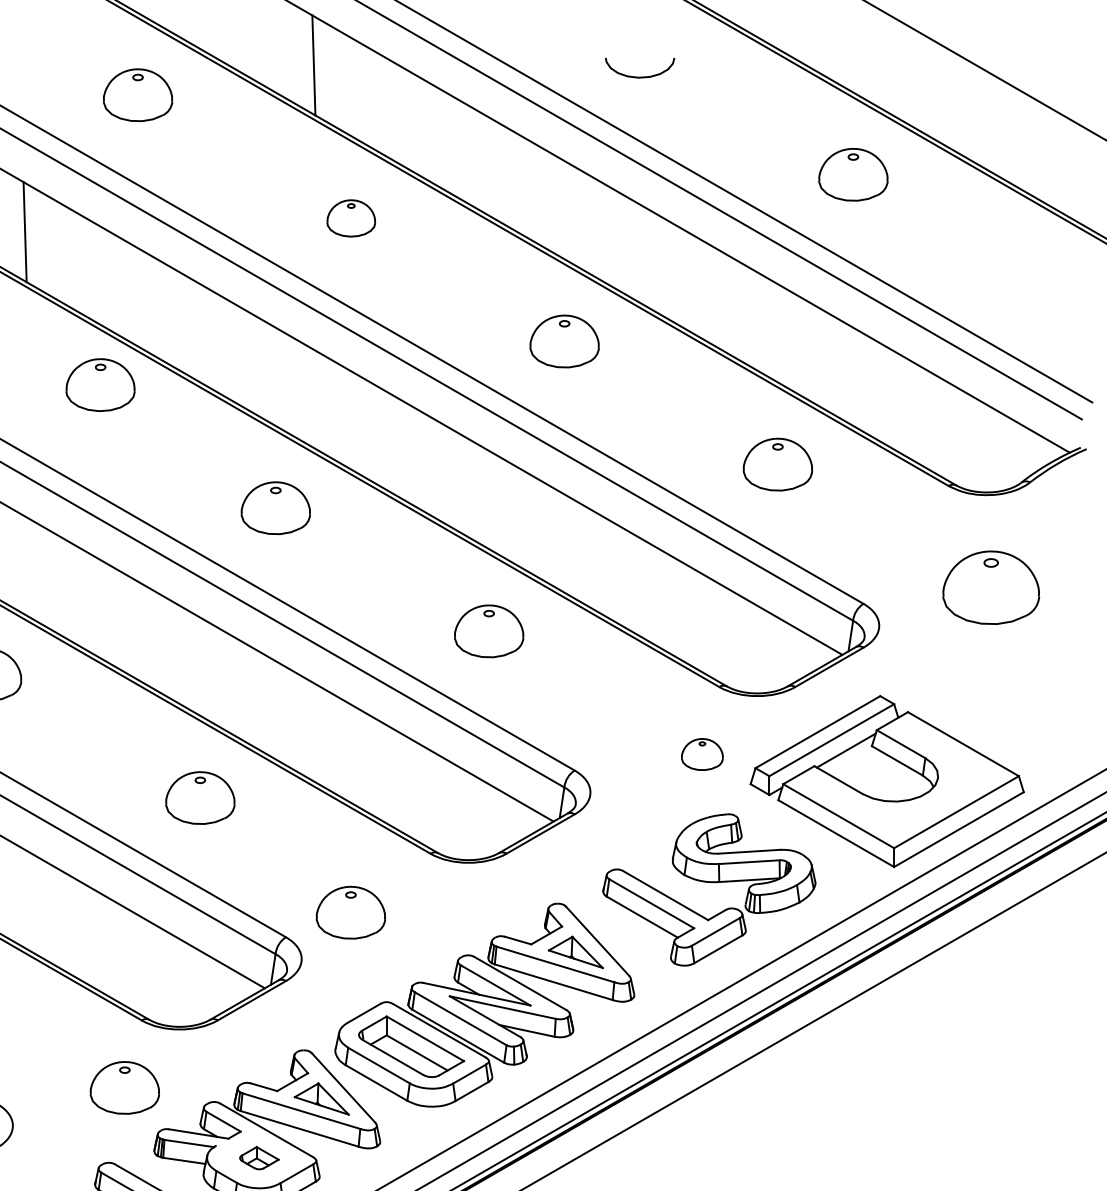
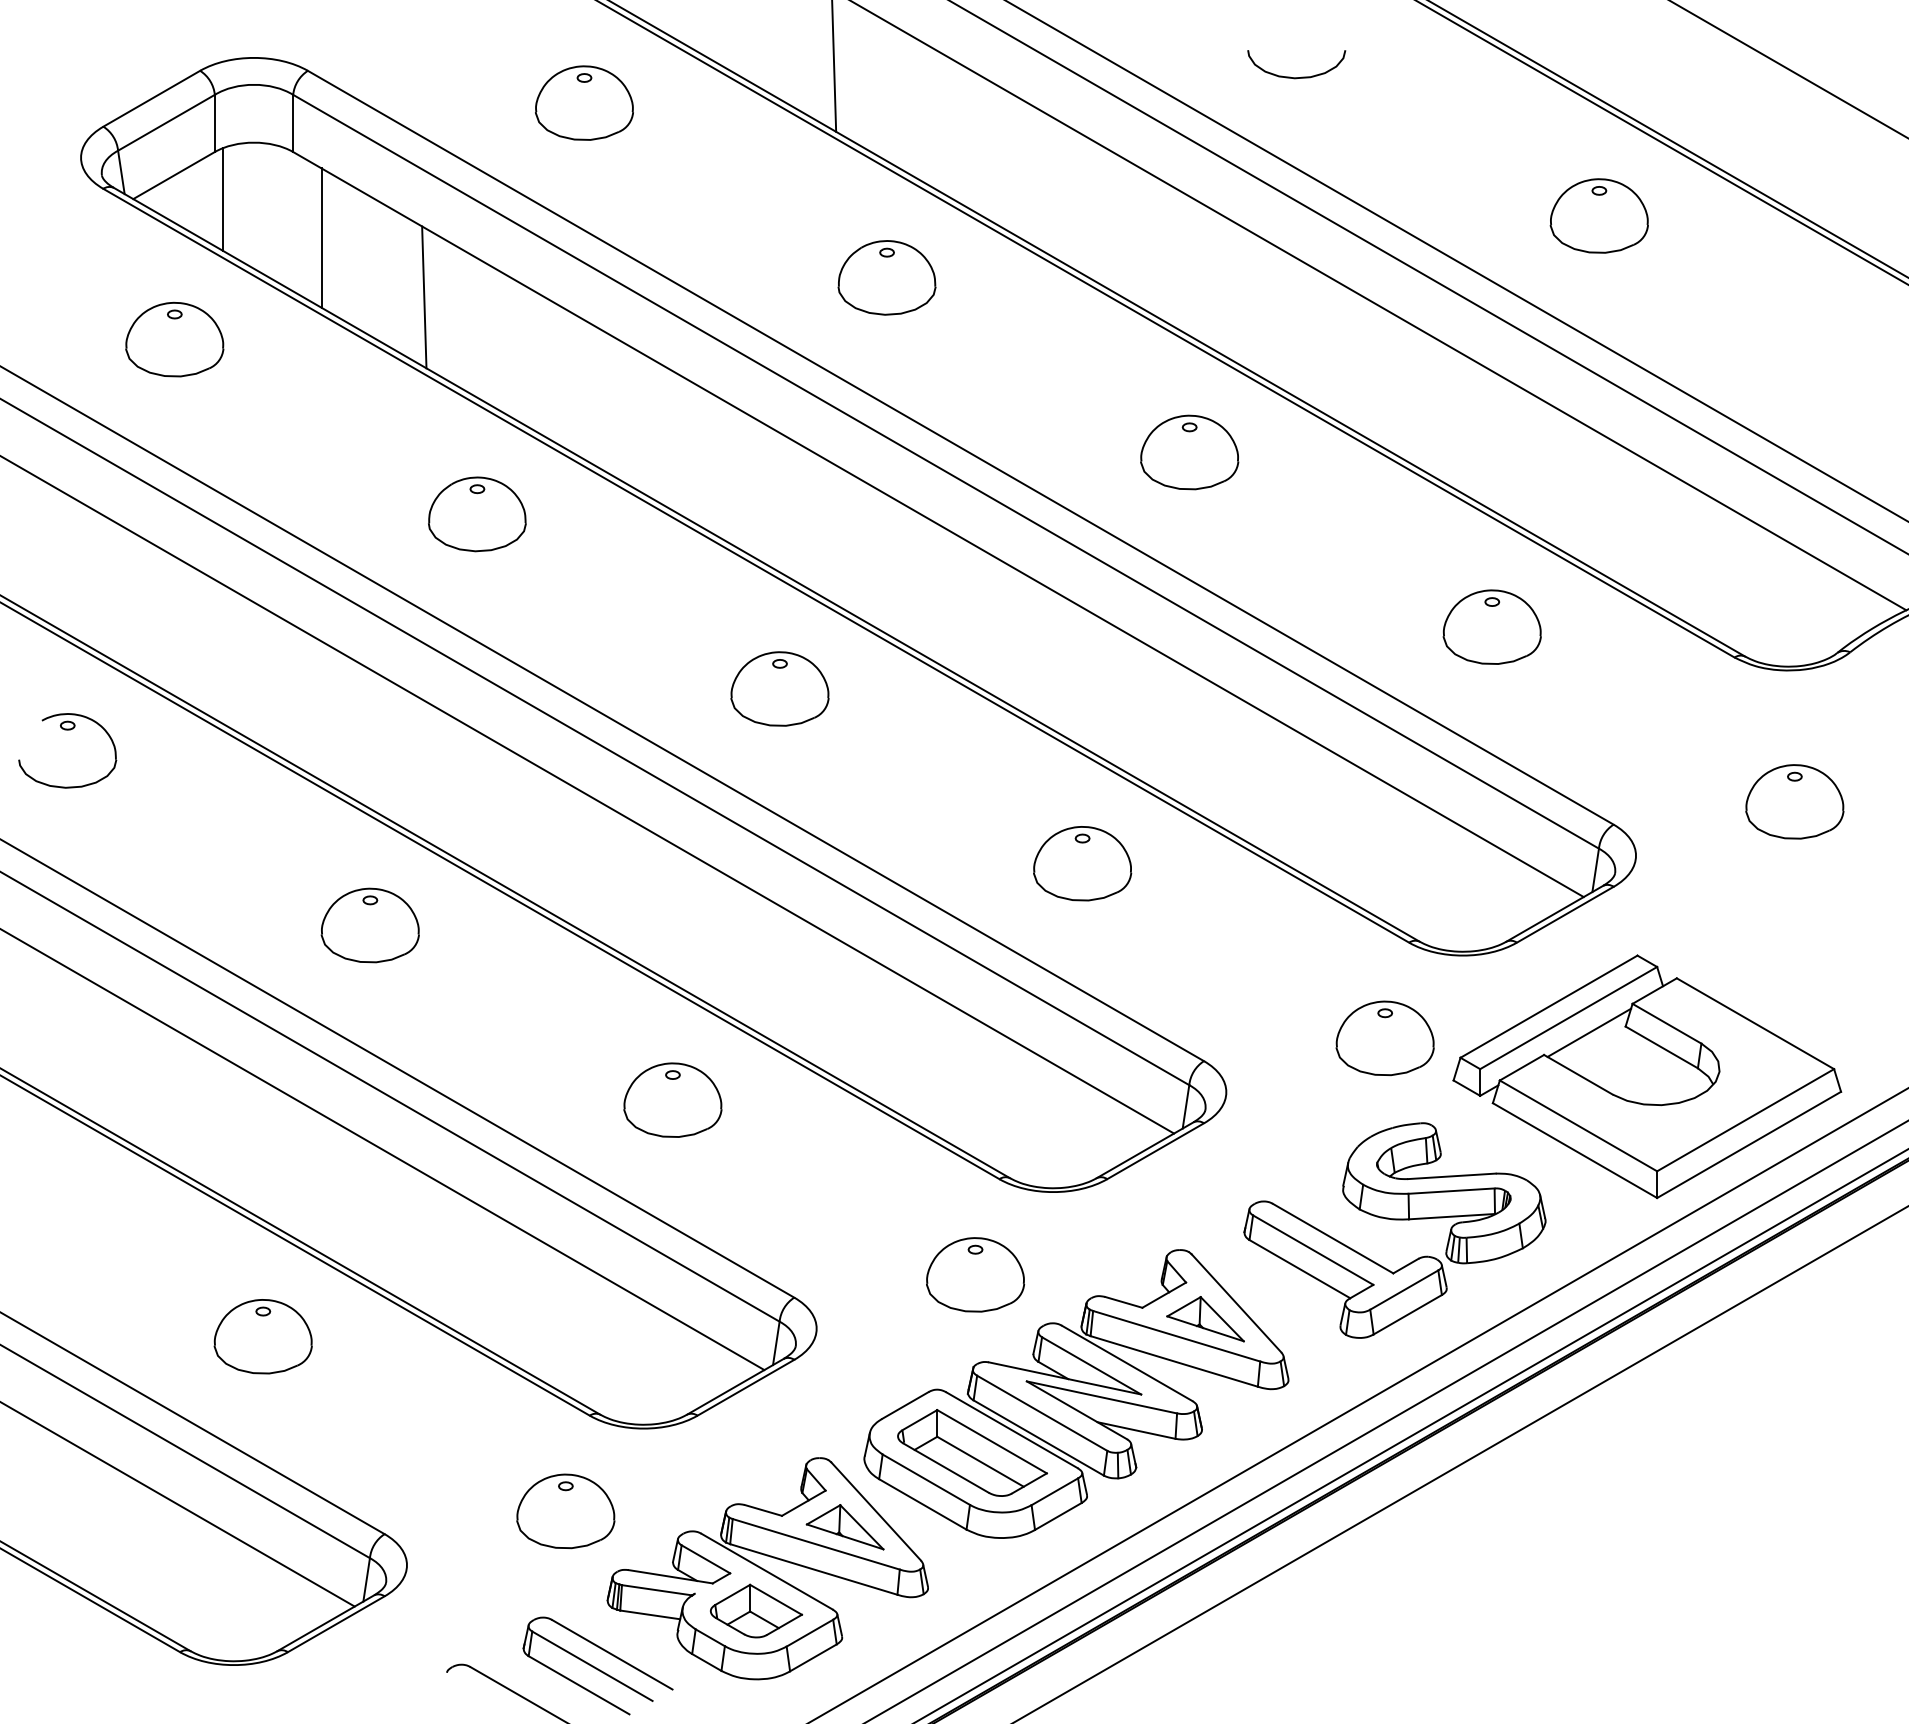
part: (350, 218) -> (886, 277), size x1.43
part: (100, 385) -> (477, 514), moved
part: (990, 587) -> (1794, 801), size x0.71
part: (701, 754) -> (1384, 1038), size x1.67
part: (350, 912) -> (975, 1274), moved
part: (259, 1157) -> (756, 1610), size x1.67

